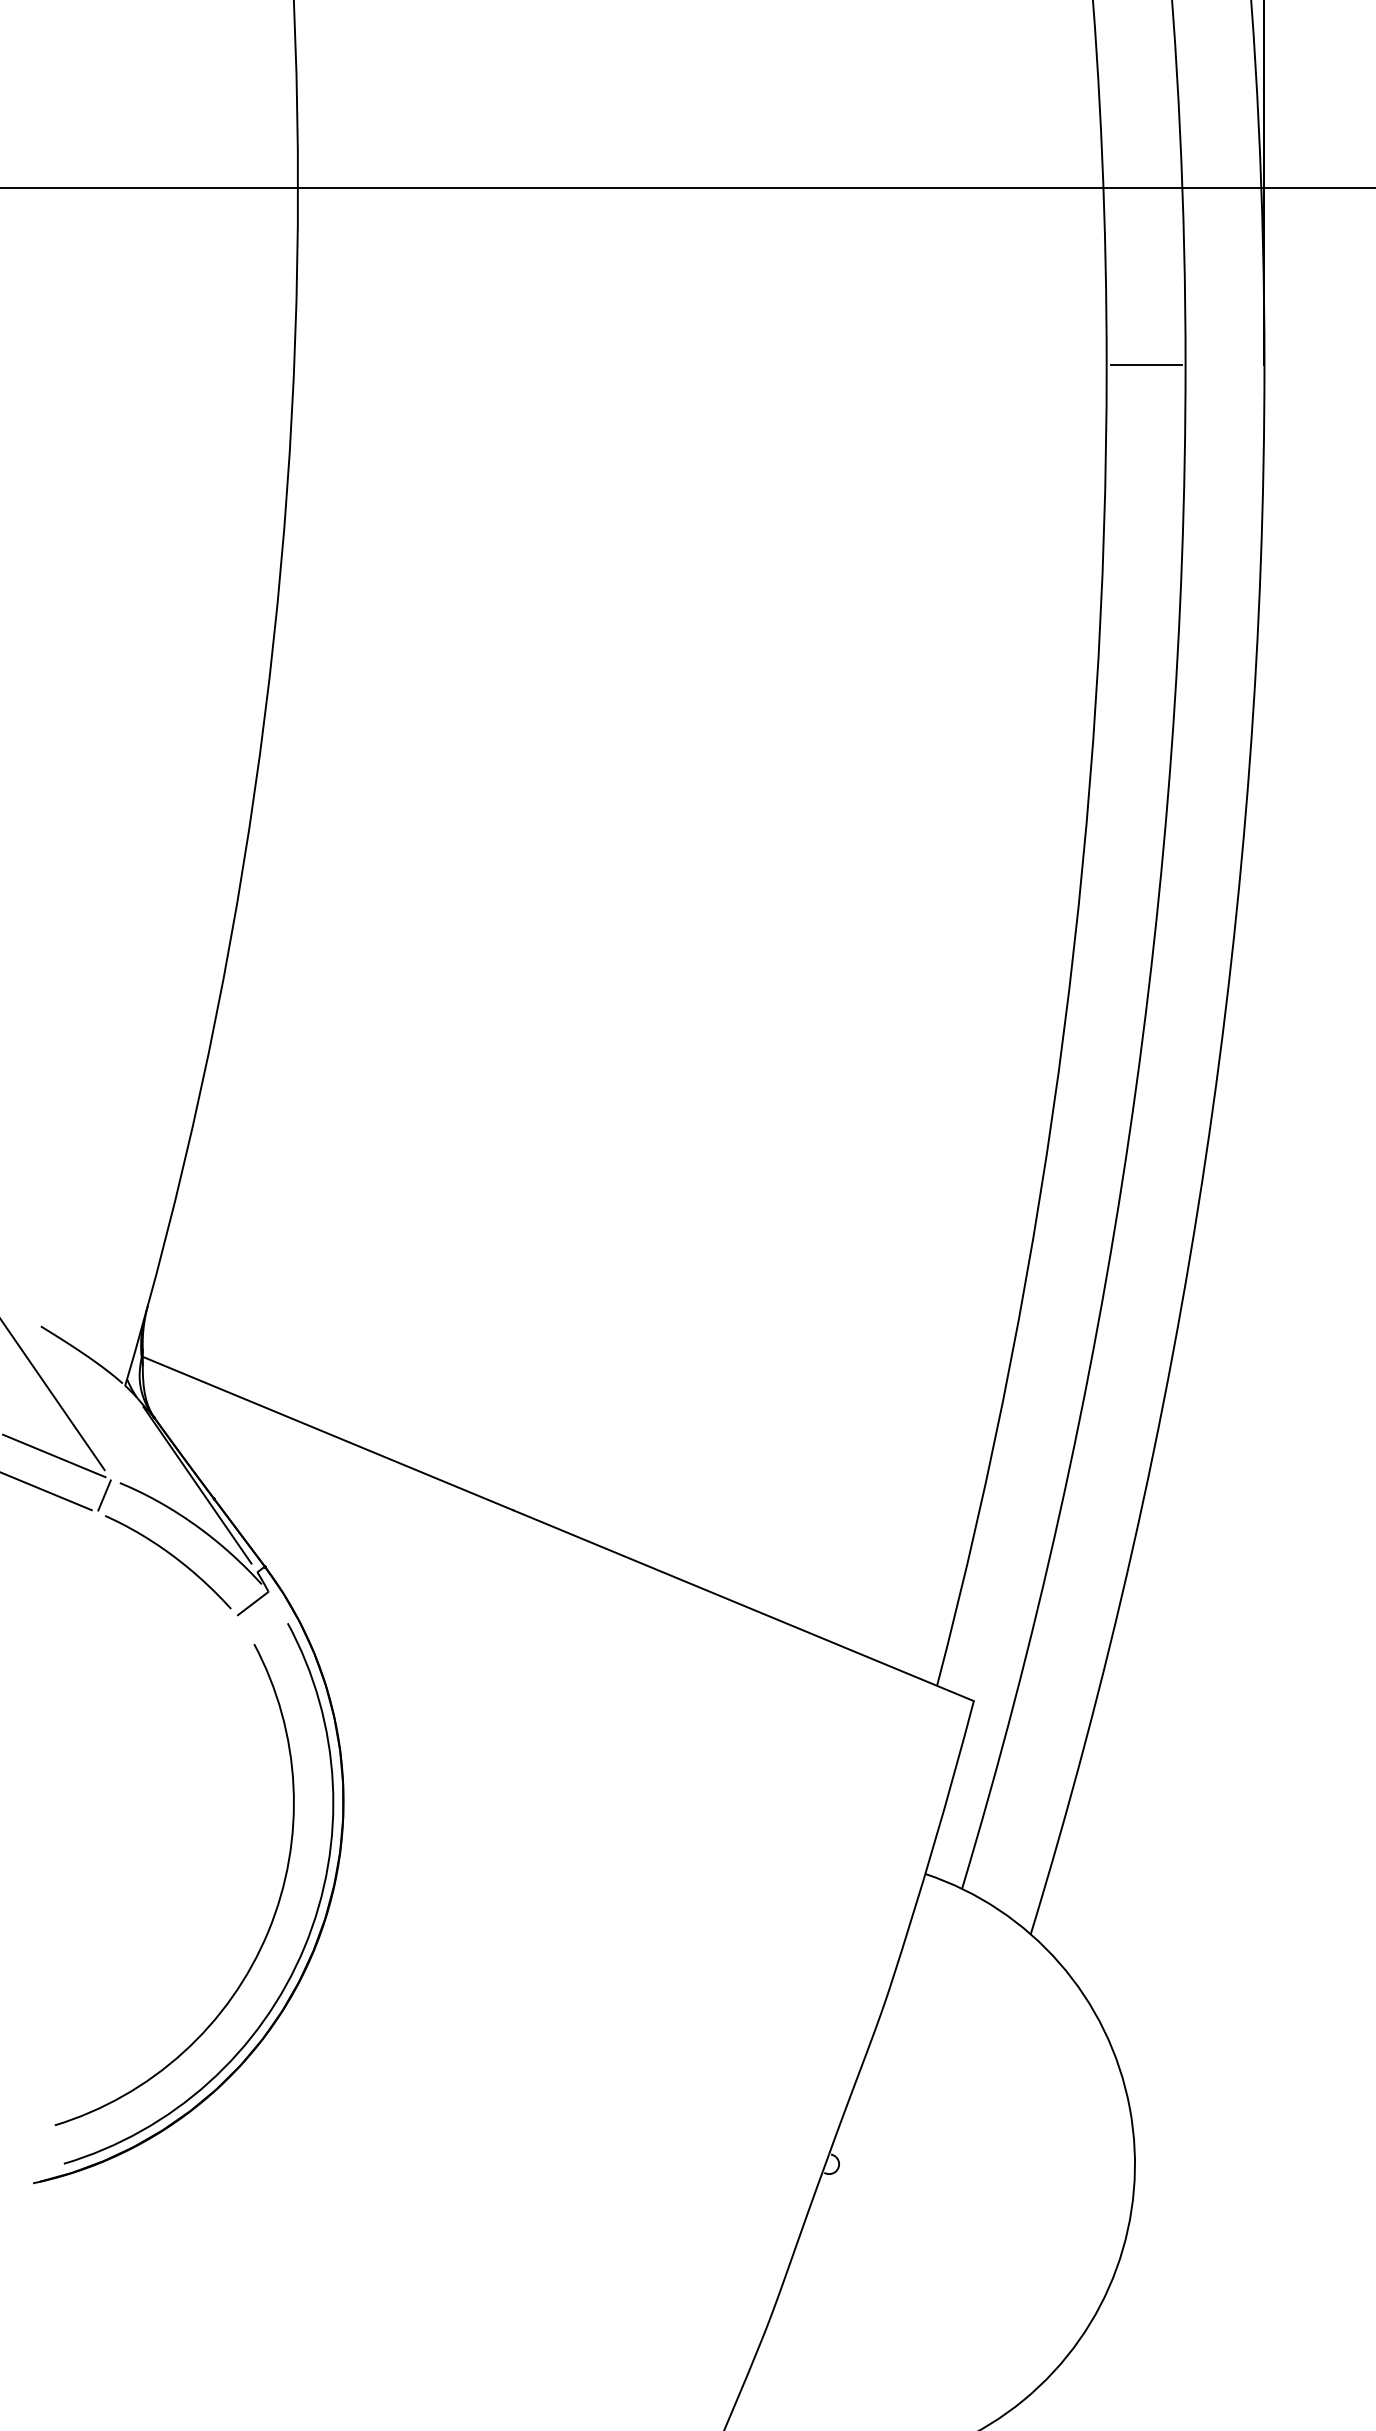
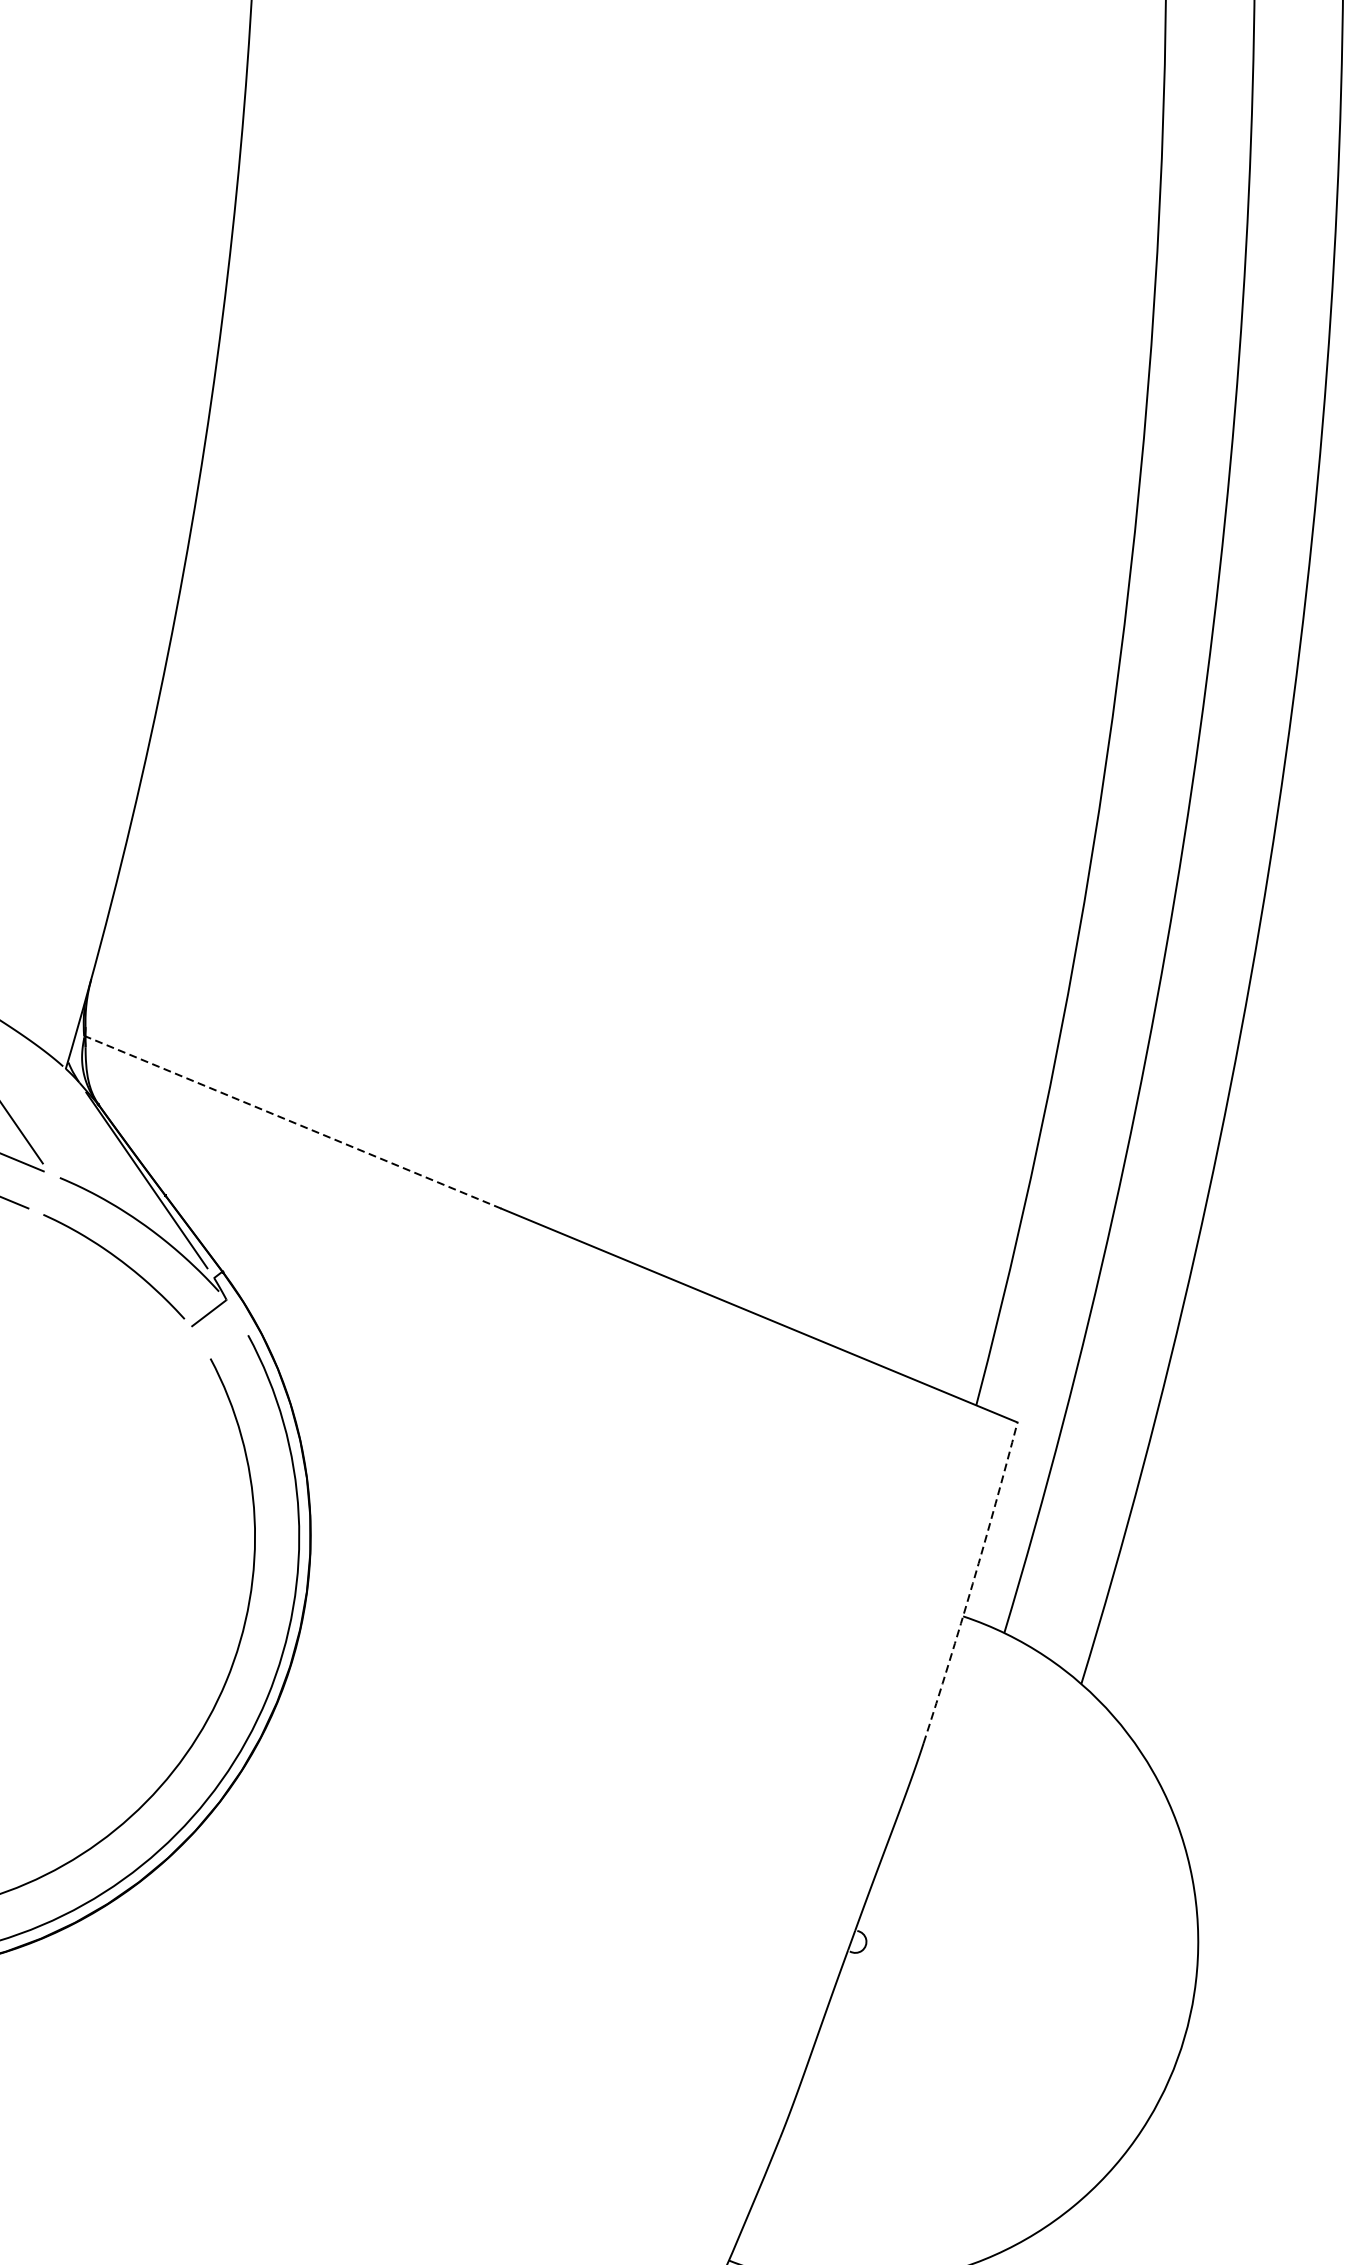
line: (328, 1433) -> (293, 1122), solid -> dashed
line: (104, 1495) -> (42, 1191), removed
arc: (934, 1844) -> (973, 1583), solid -> dashed

